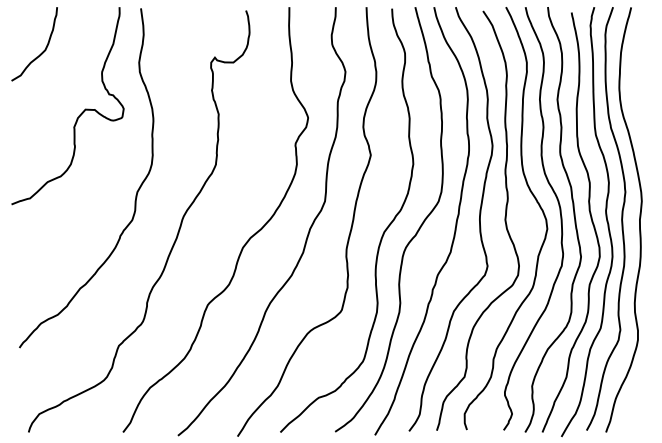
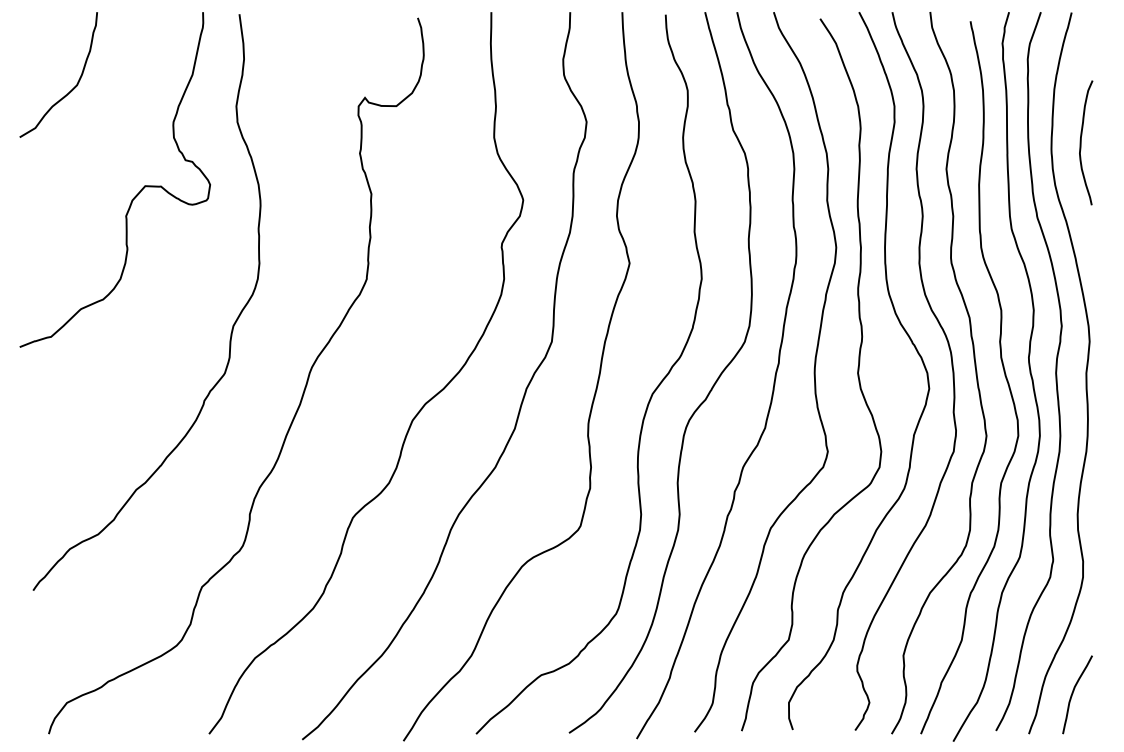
curve: (637, 83) -> (1082, 141), added
curve: (632, 409) -> (1073, 695), added

